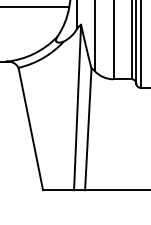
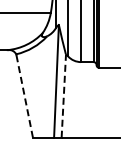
line: (30, 128) -> (24, 95), solid -> dashed
line: (87, 129) -> (63, 96), solid -> dashed

